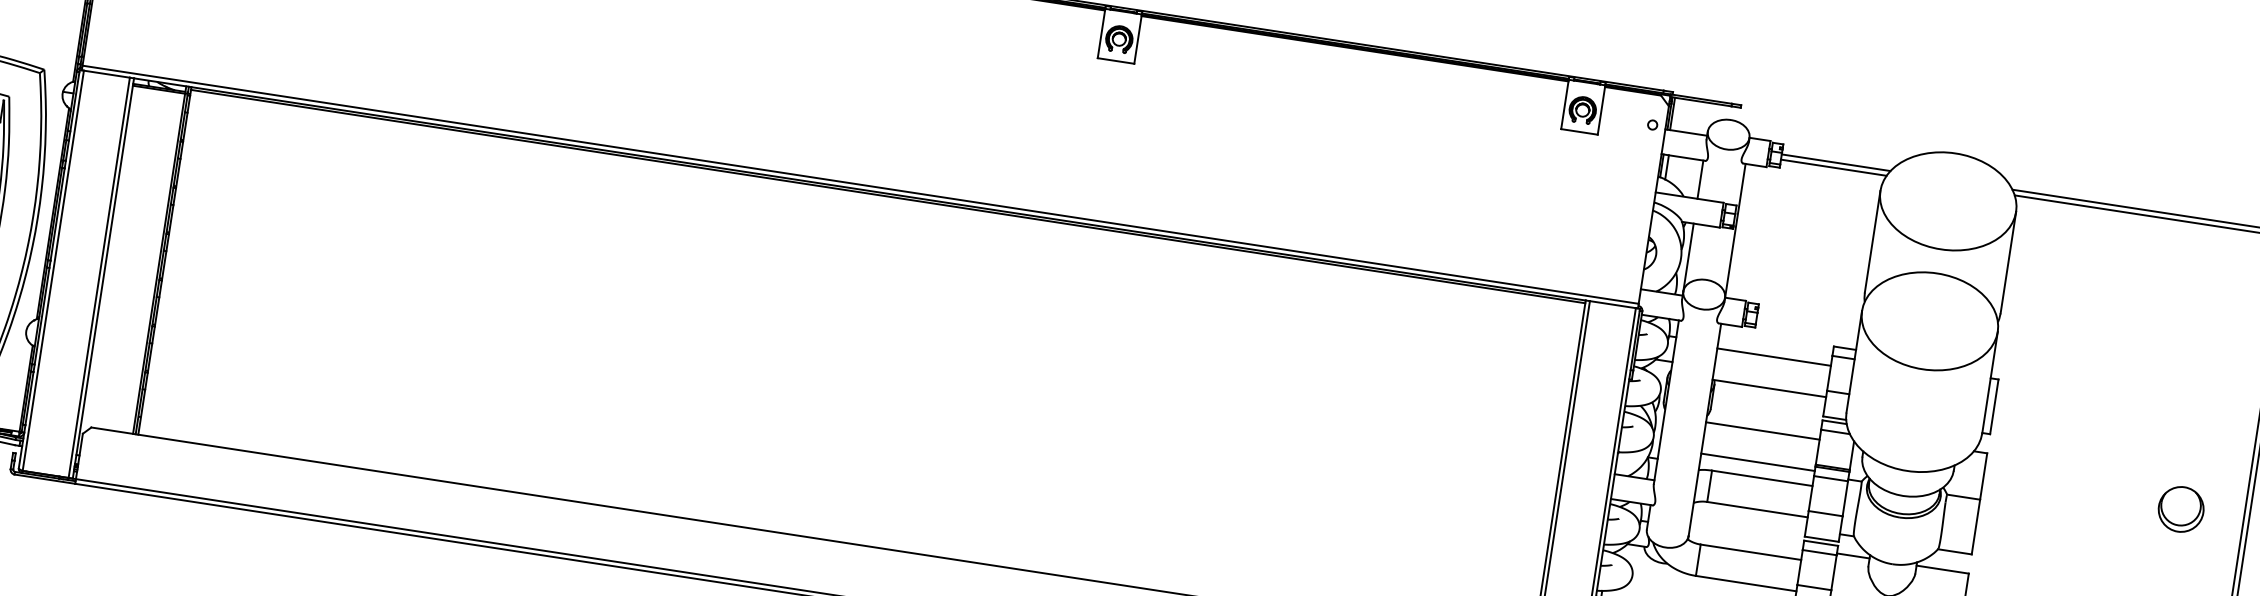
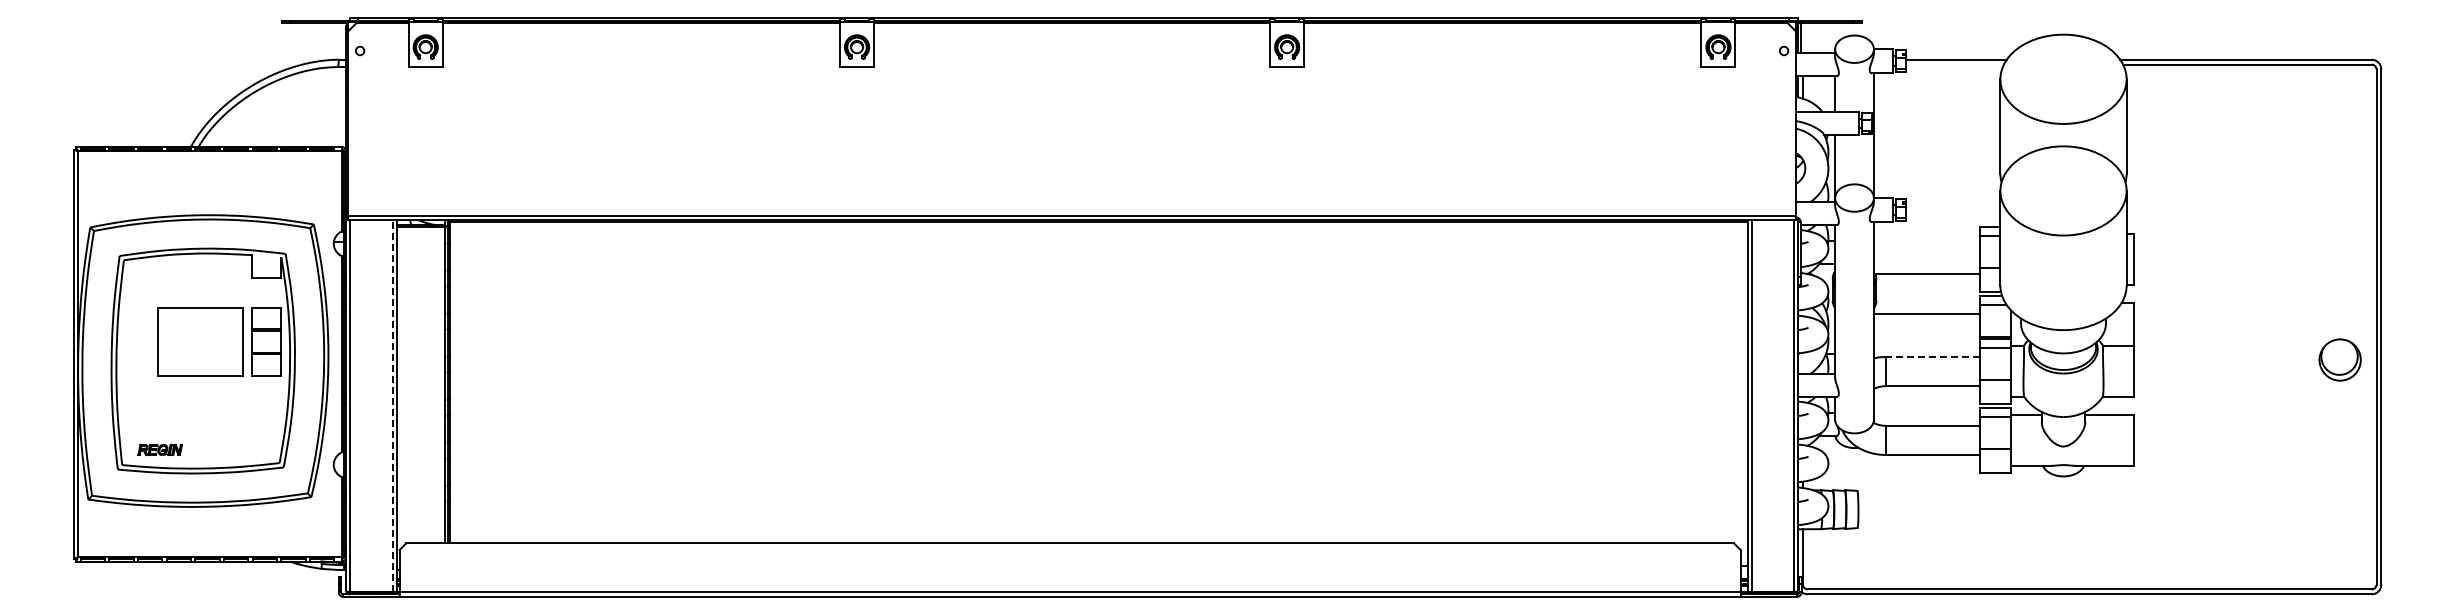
line: (1833, 167) -> (1954, 64), removed
line: (99, 277) -> (392, 405), solid -> dashed
line: (1773, 357) -> (1926, 245), removed
line: (1757, 462) -> (1926, 343), removed
line: (1761, 478) -> (1932, 357), solid -> dashed
part: (2180, 508) -> (2339, 359), moved

